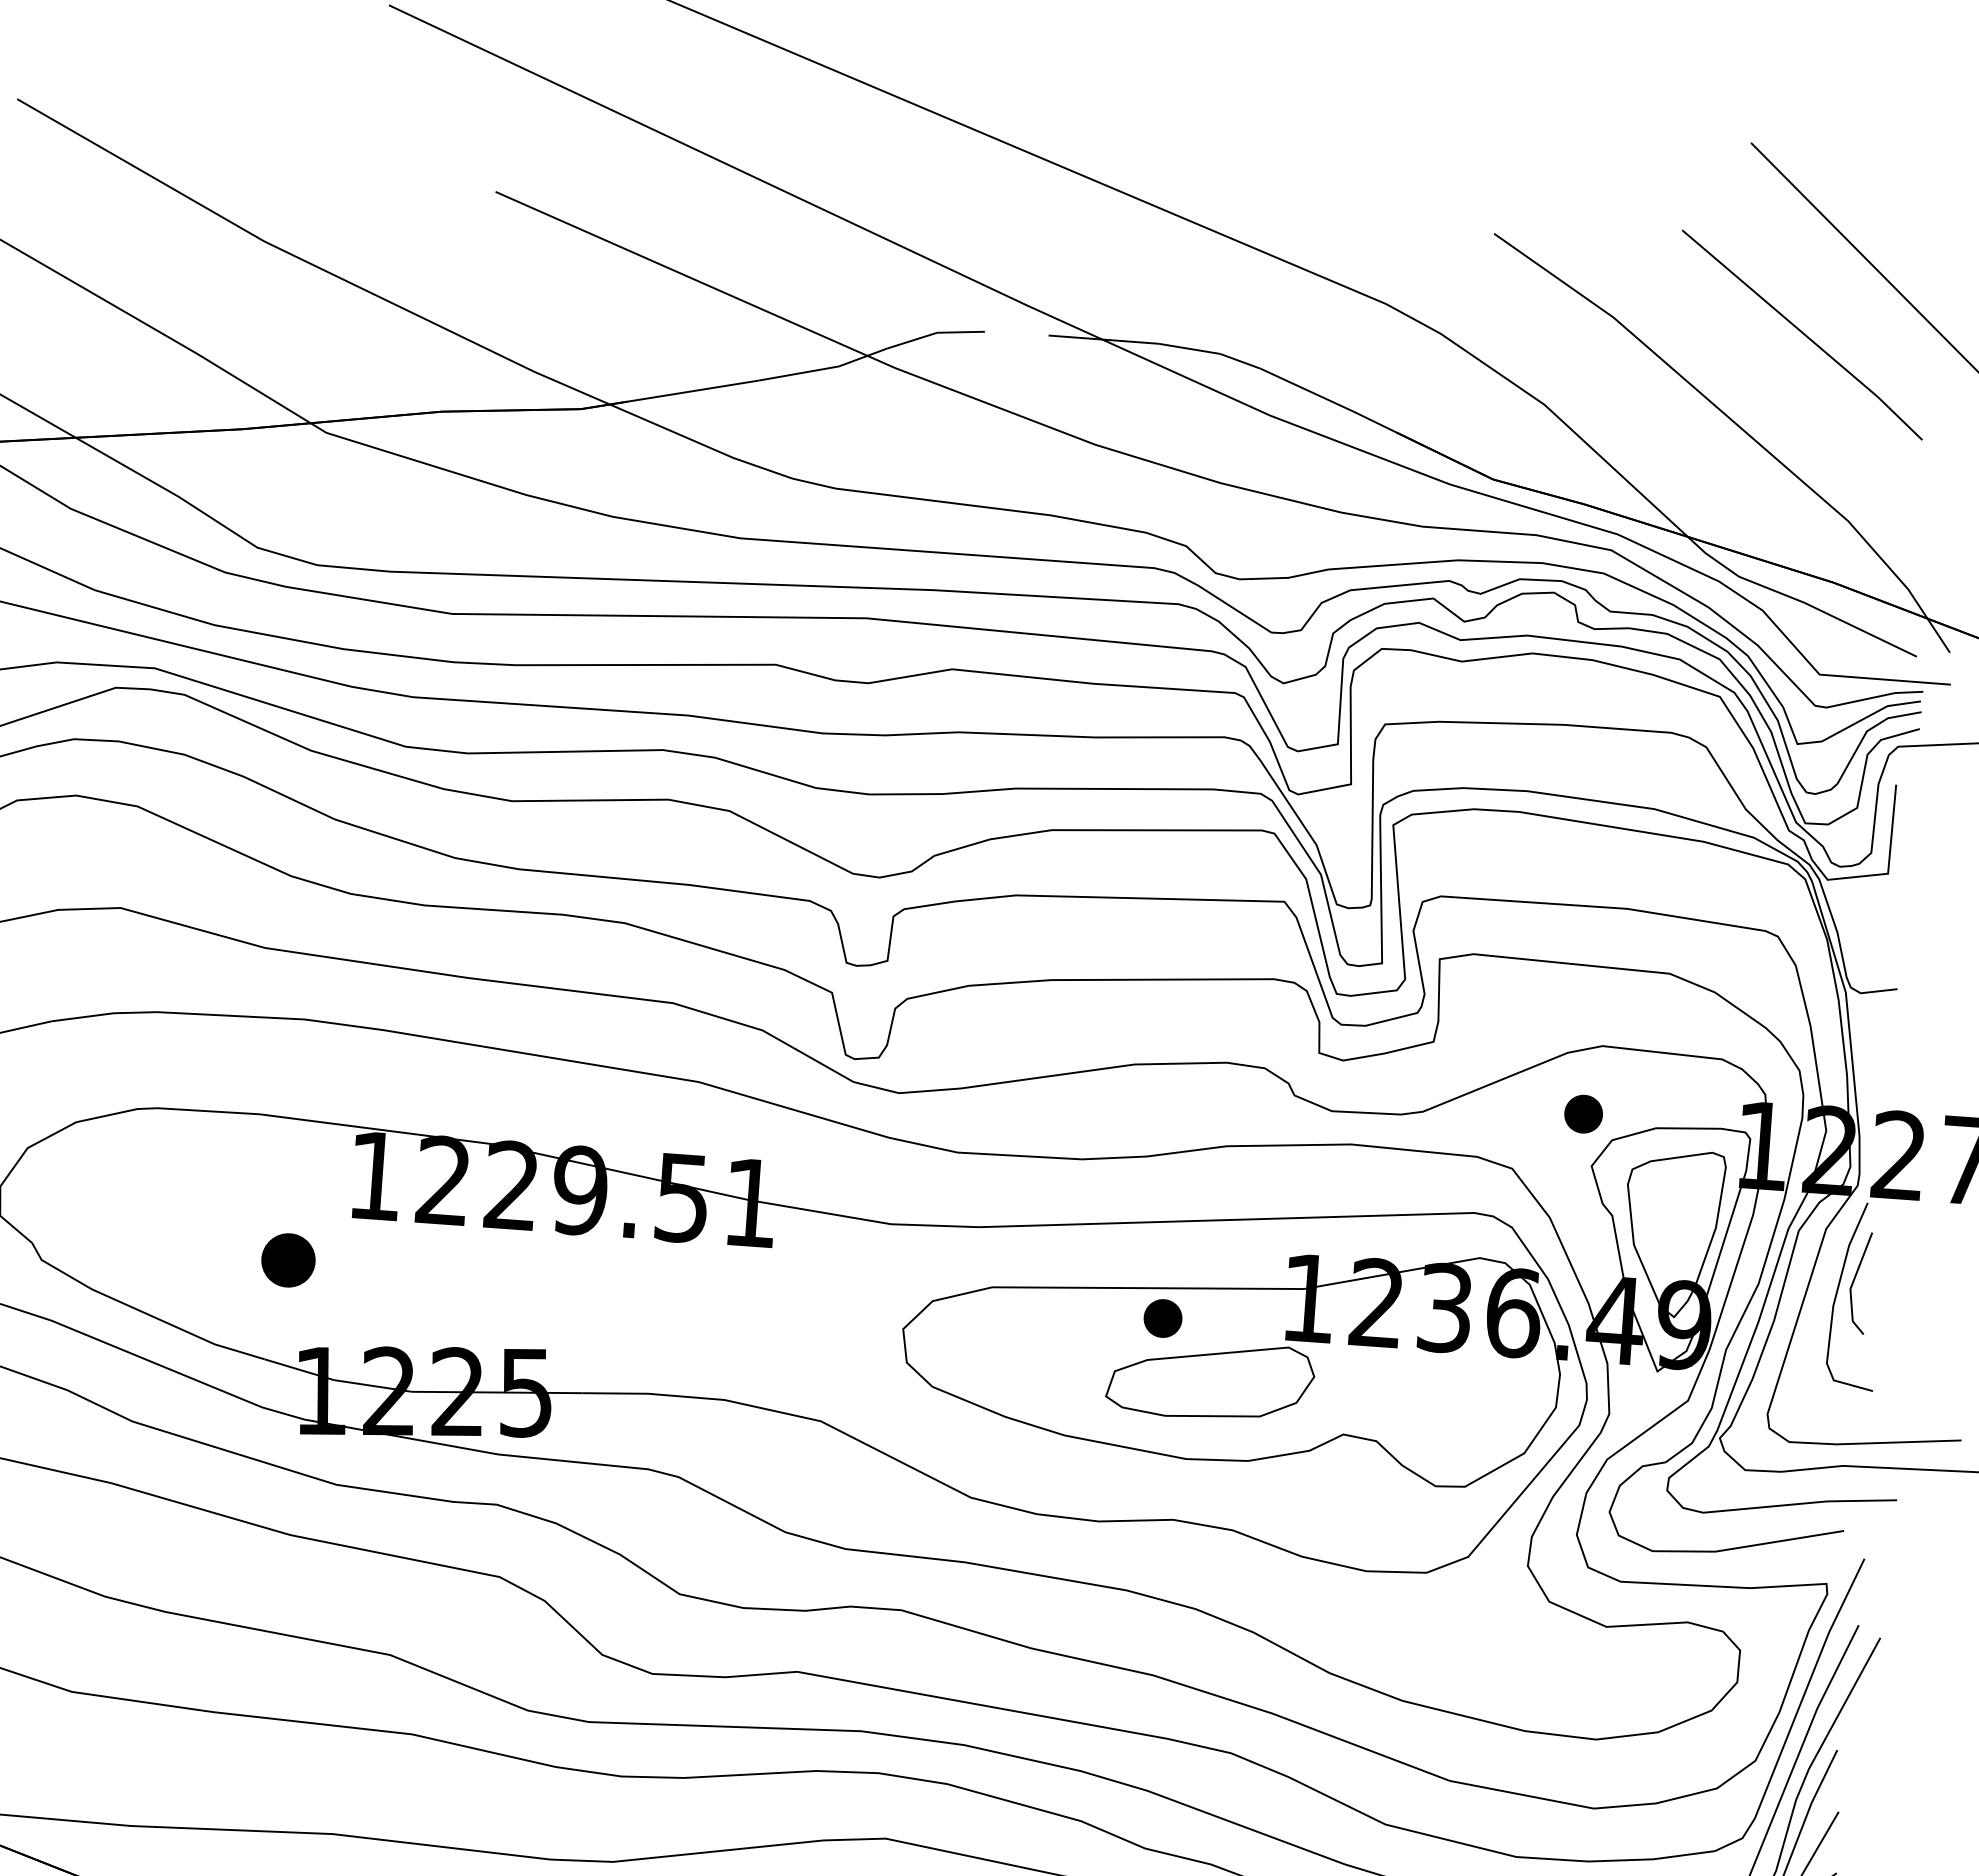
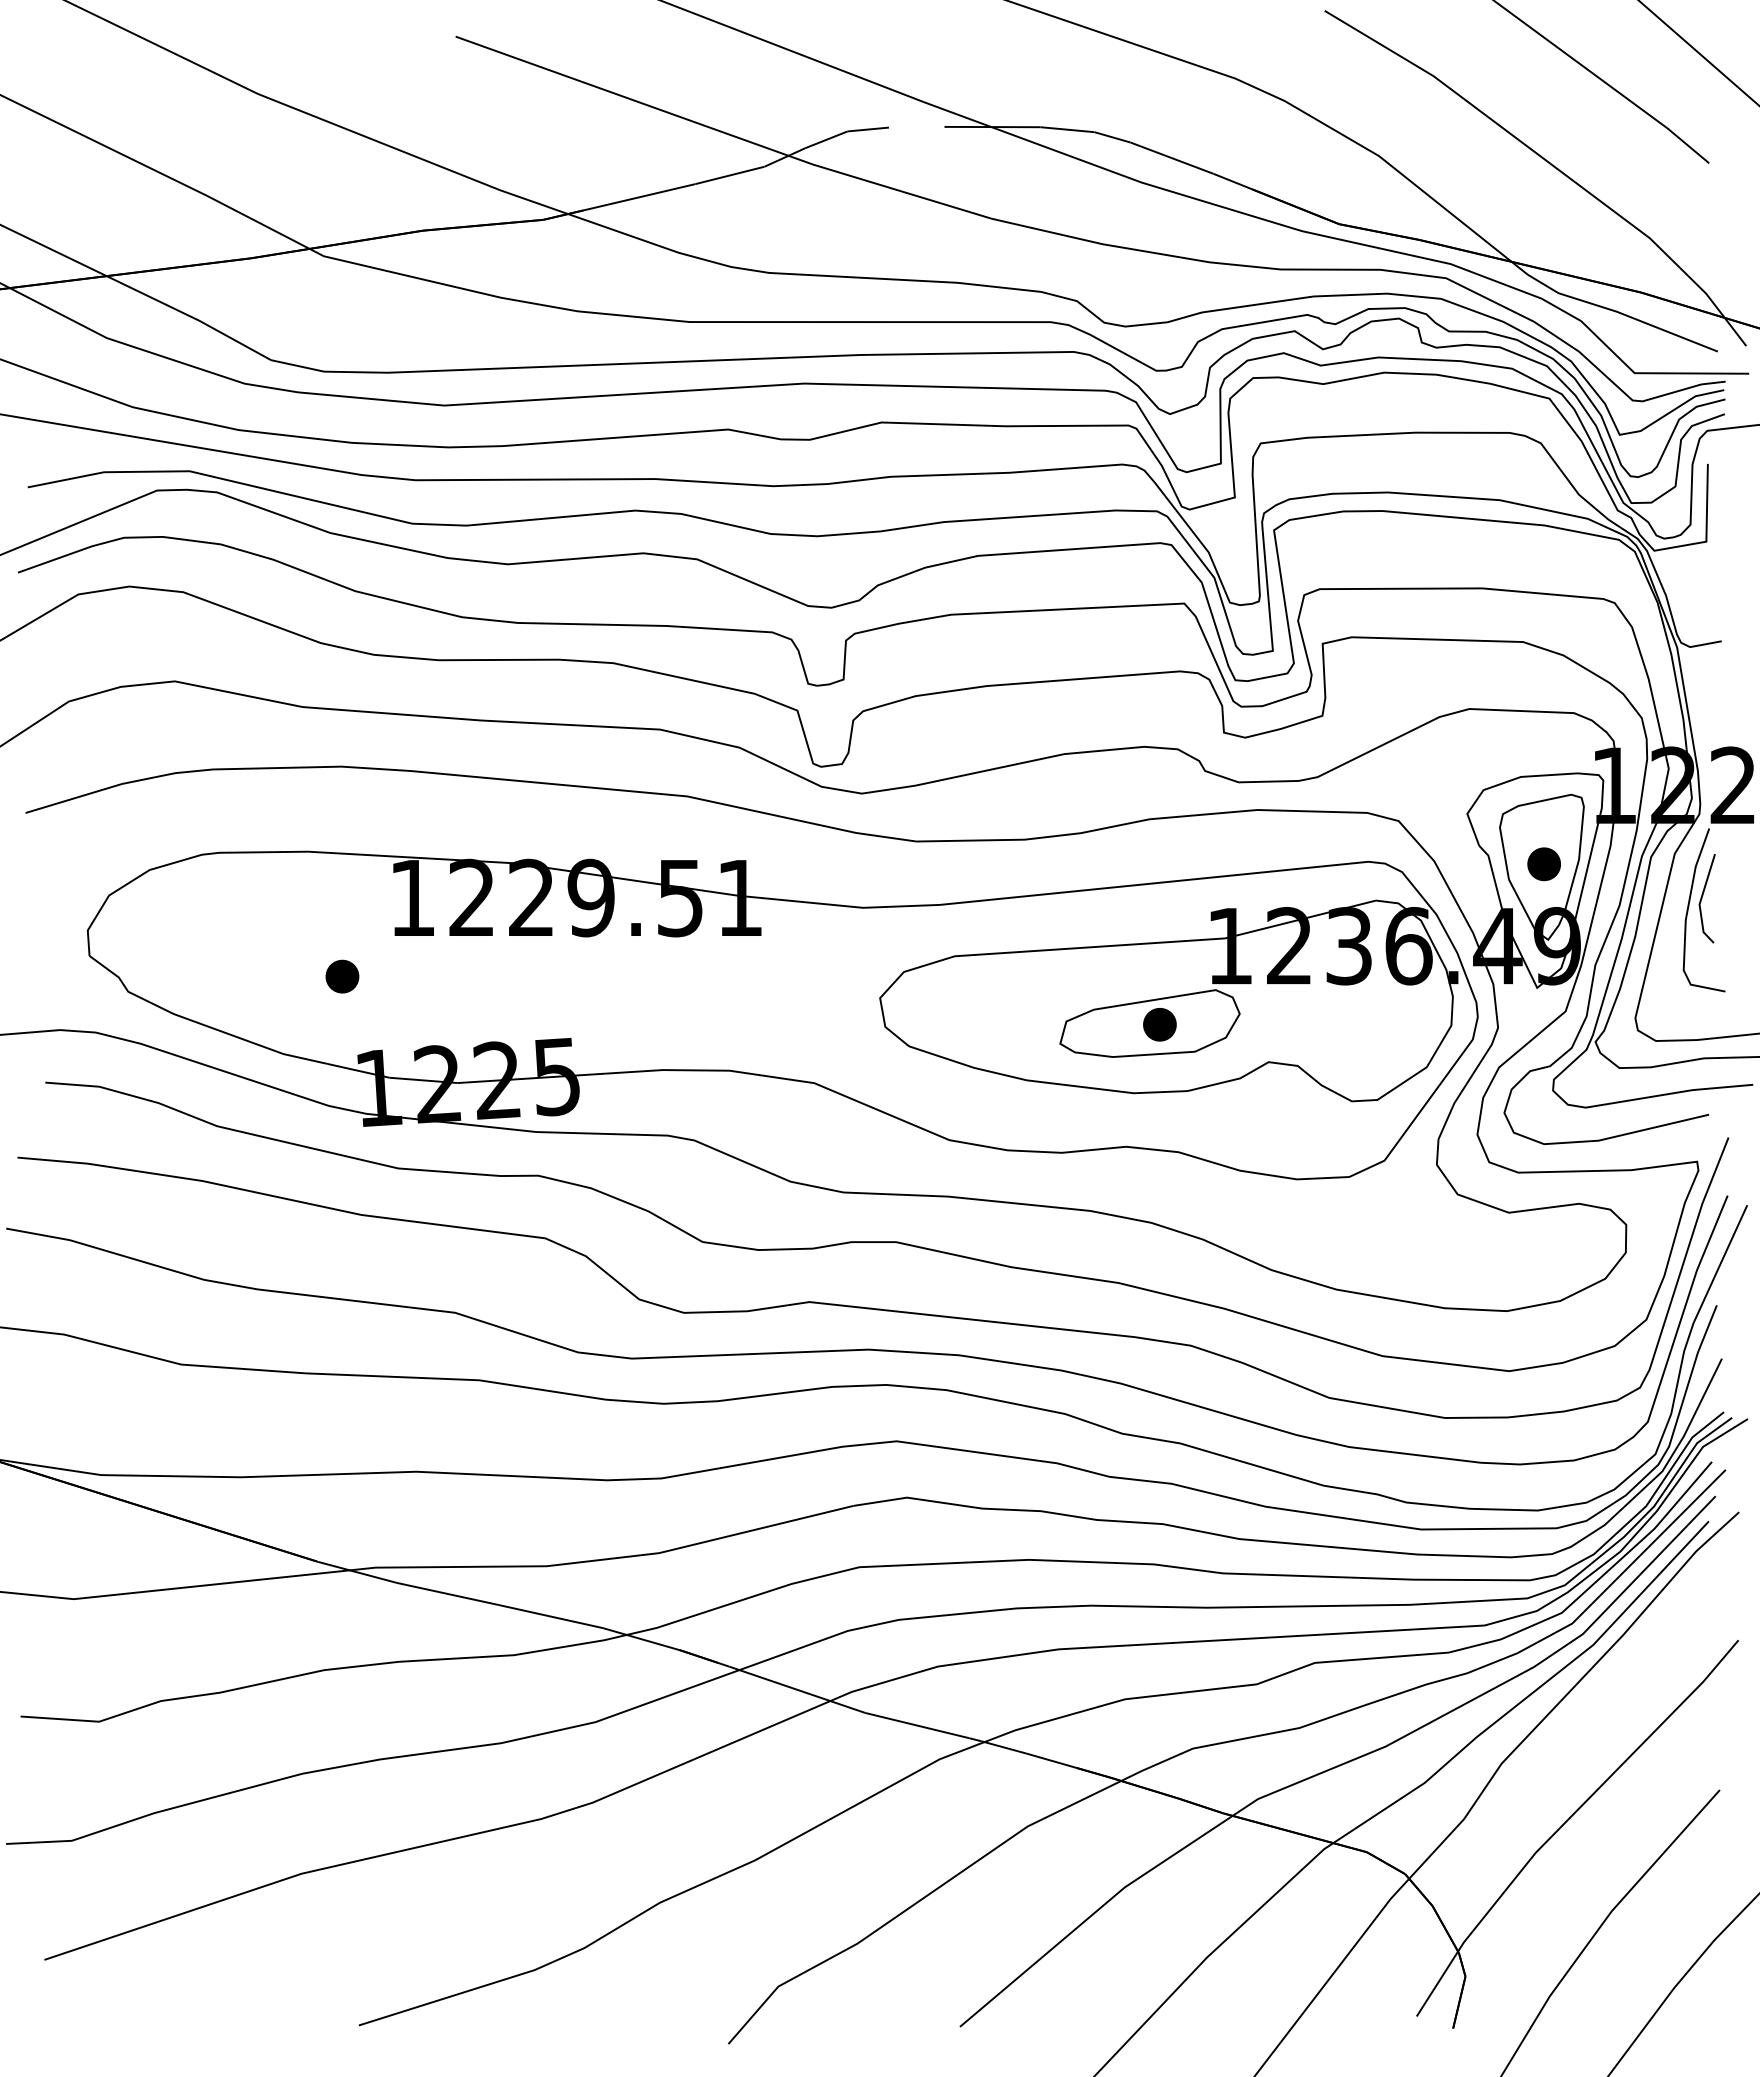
part: (1582, 1114) -> (1543, 864), moved
part: (288, 1260) -> (342, 976), size x0.71
part: (1162, 1318) -> (1159, 1024), moved

